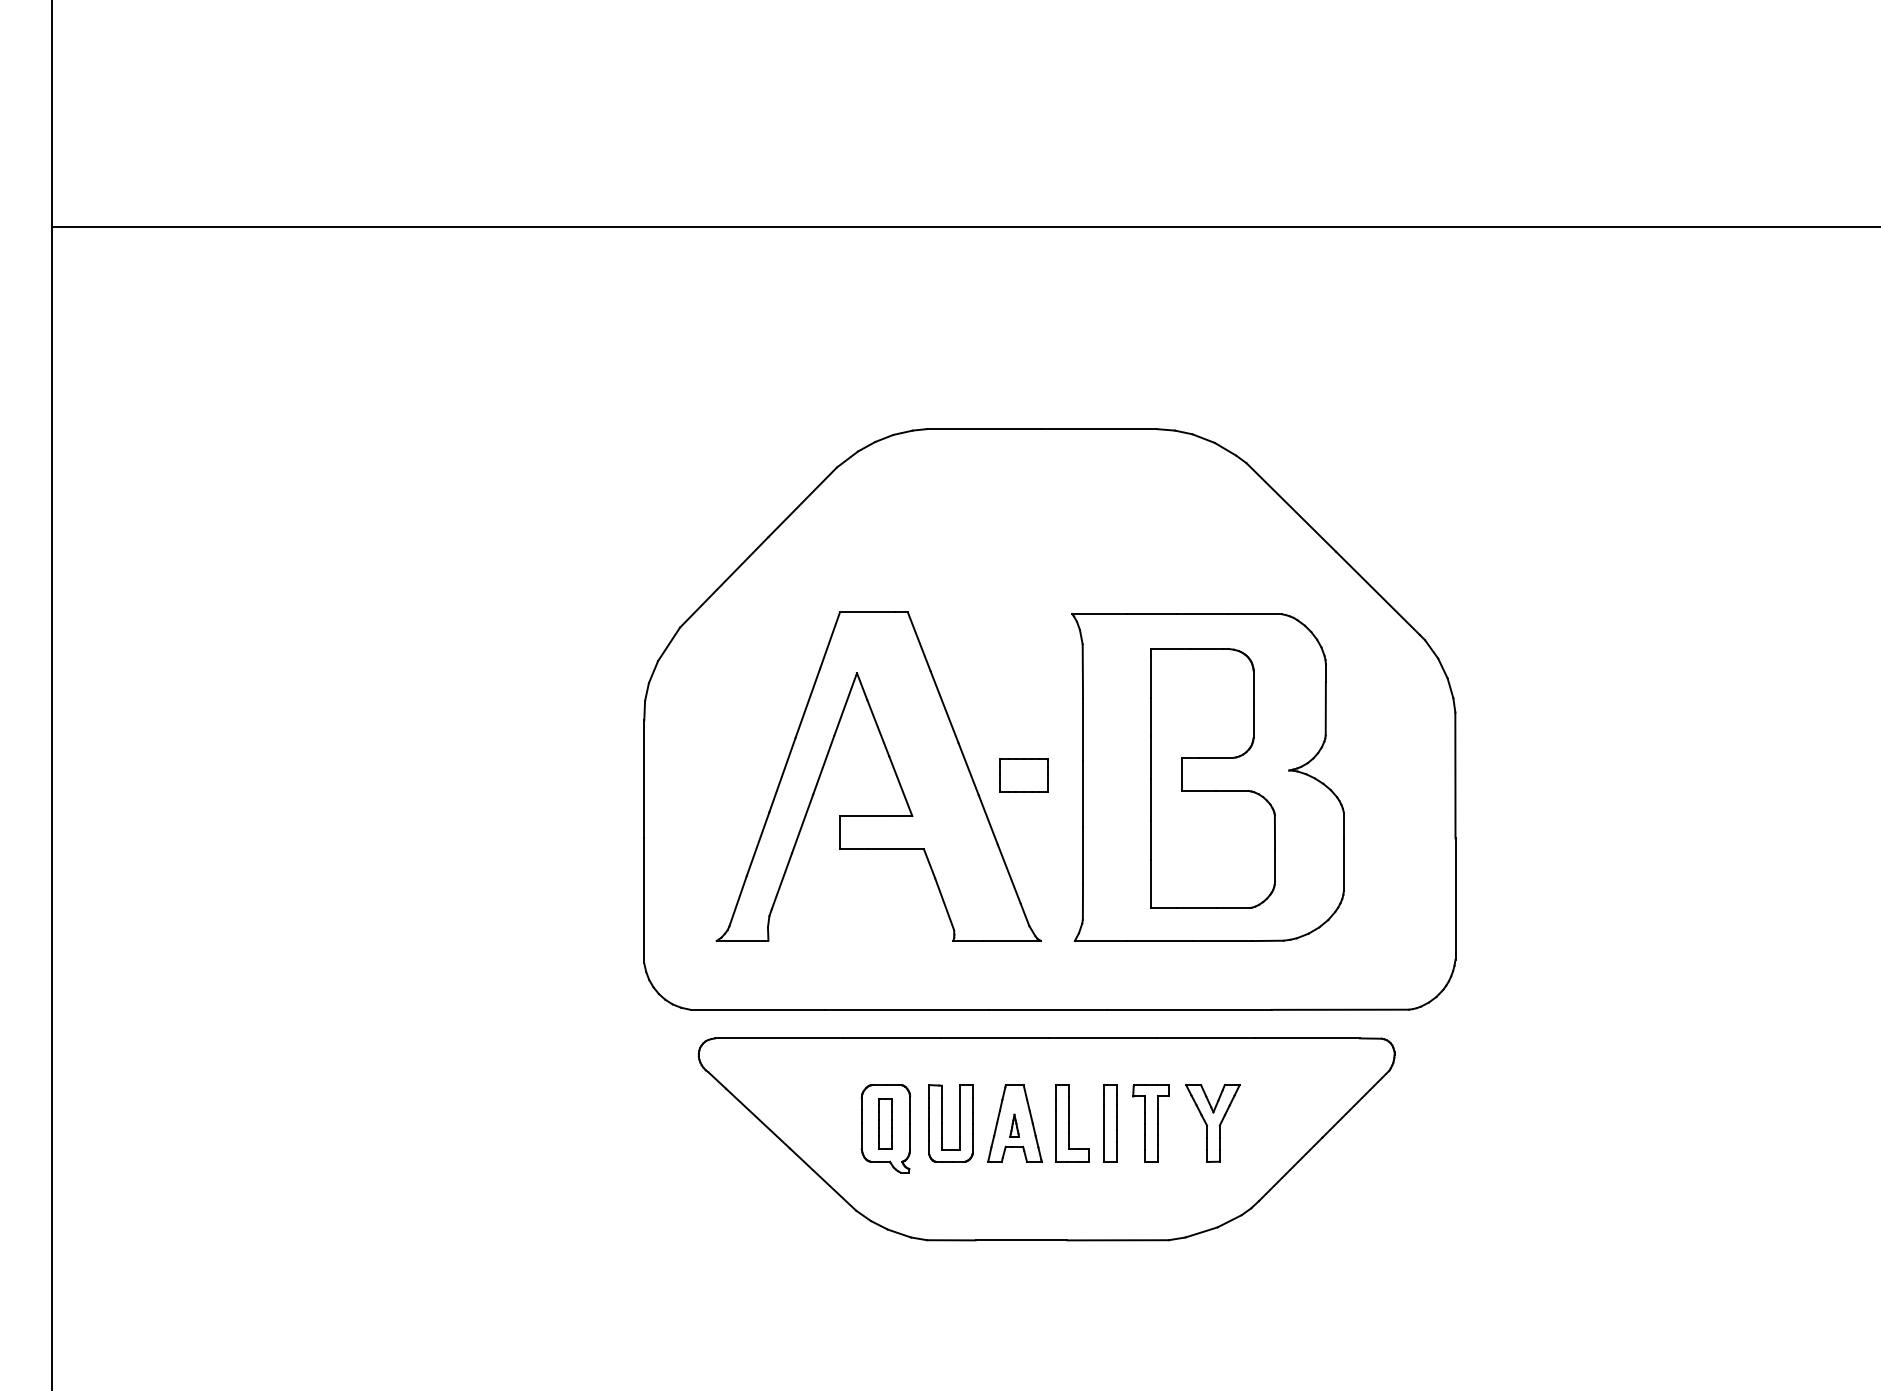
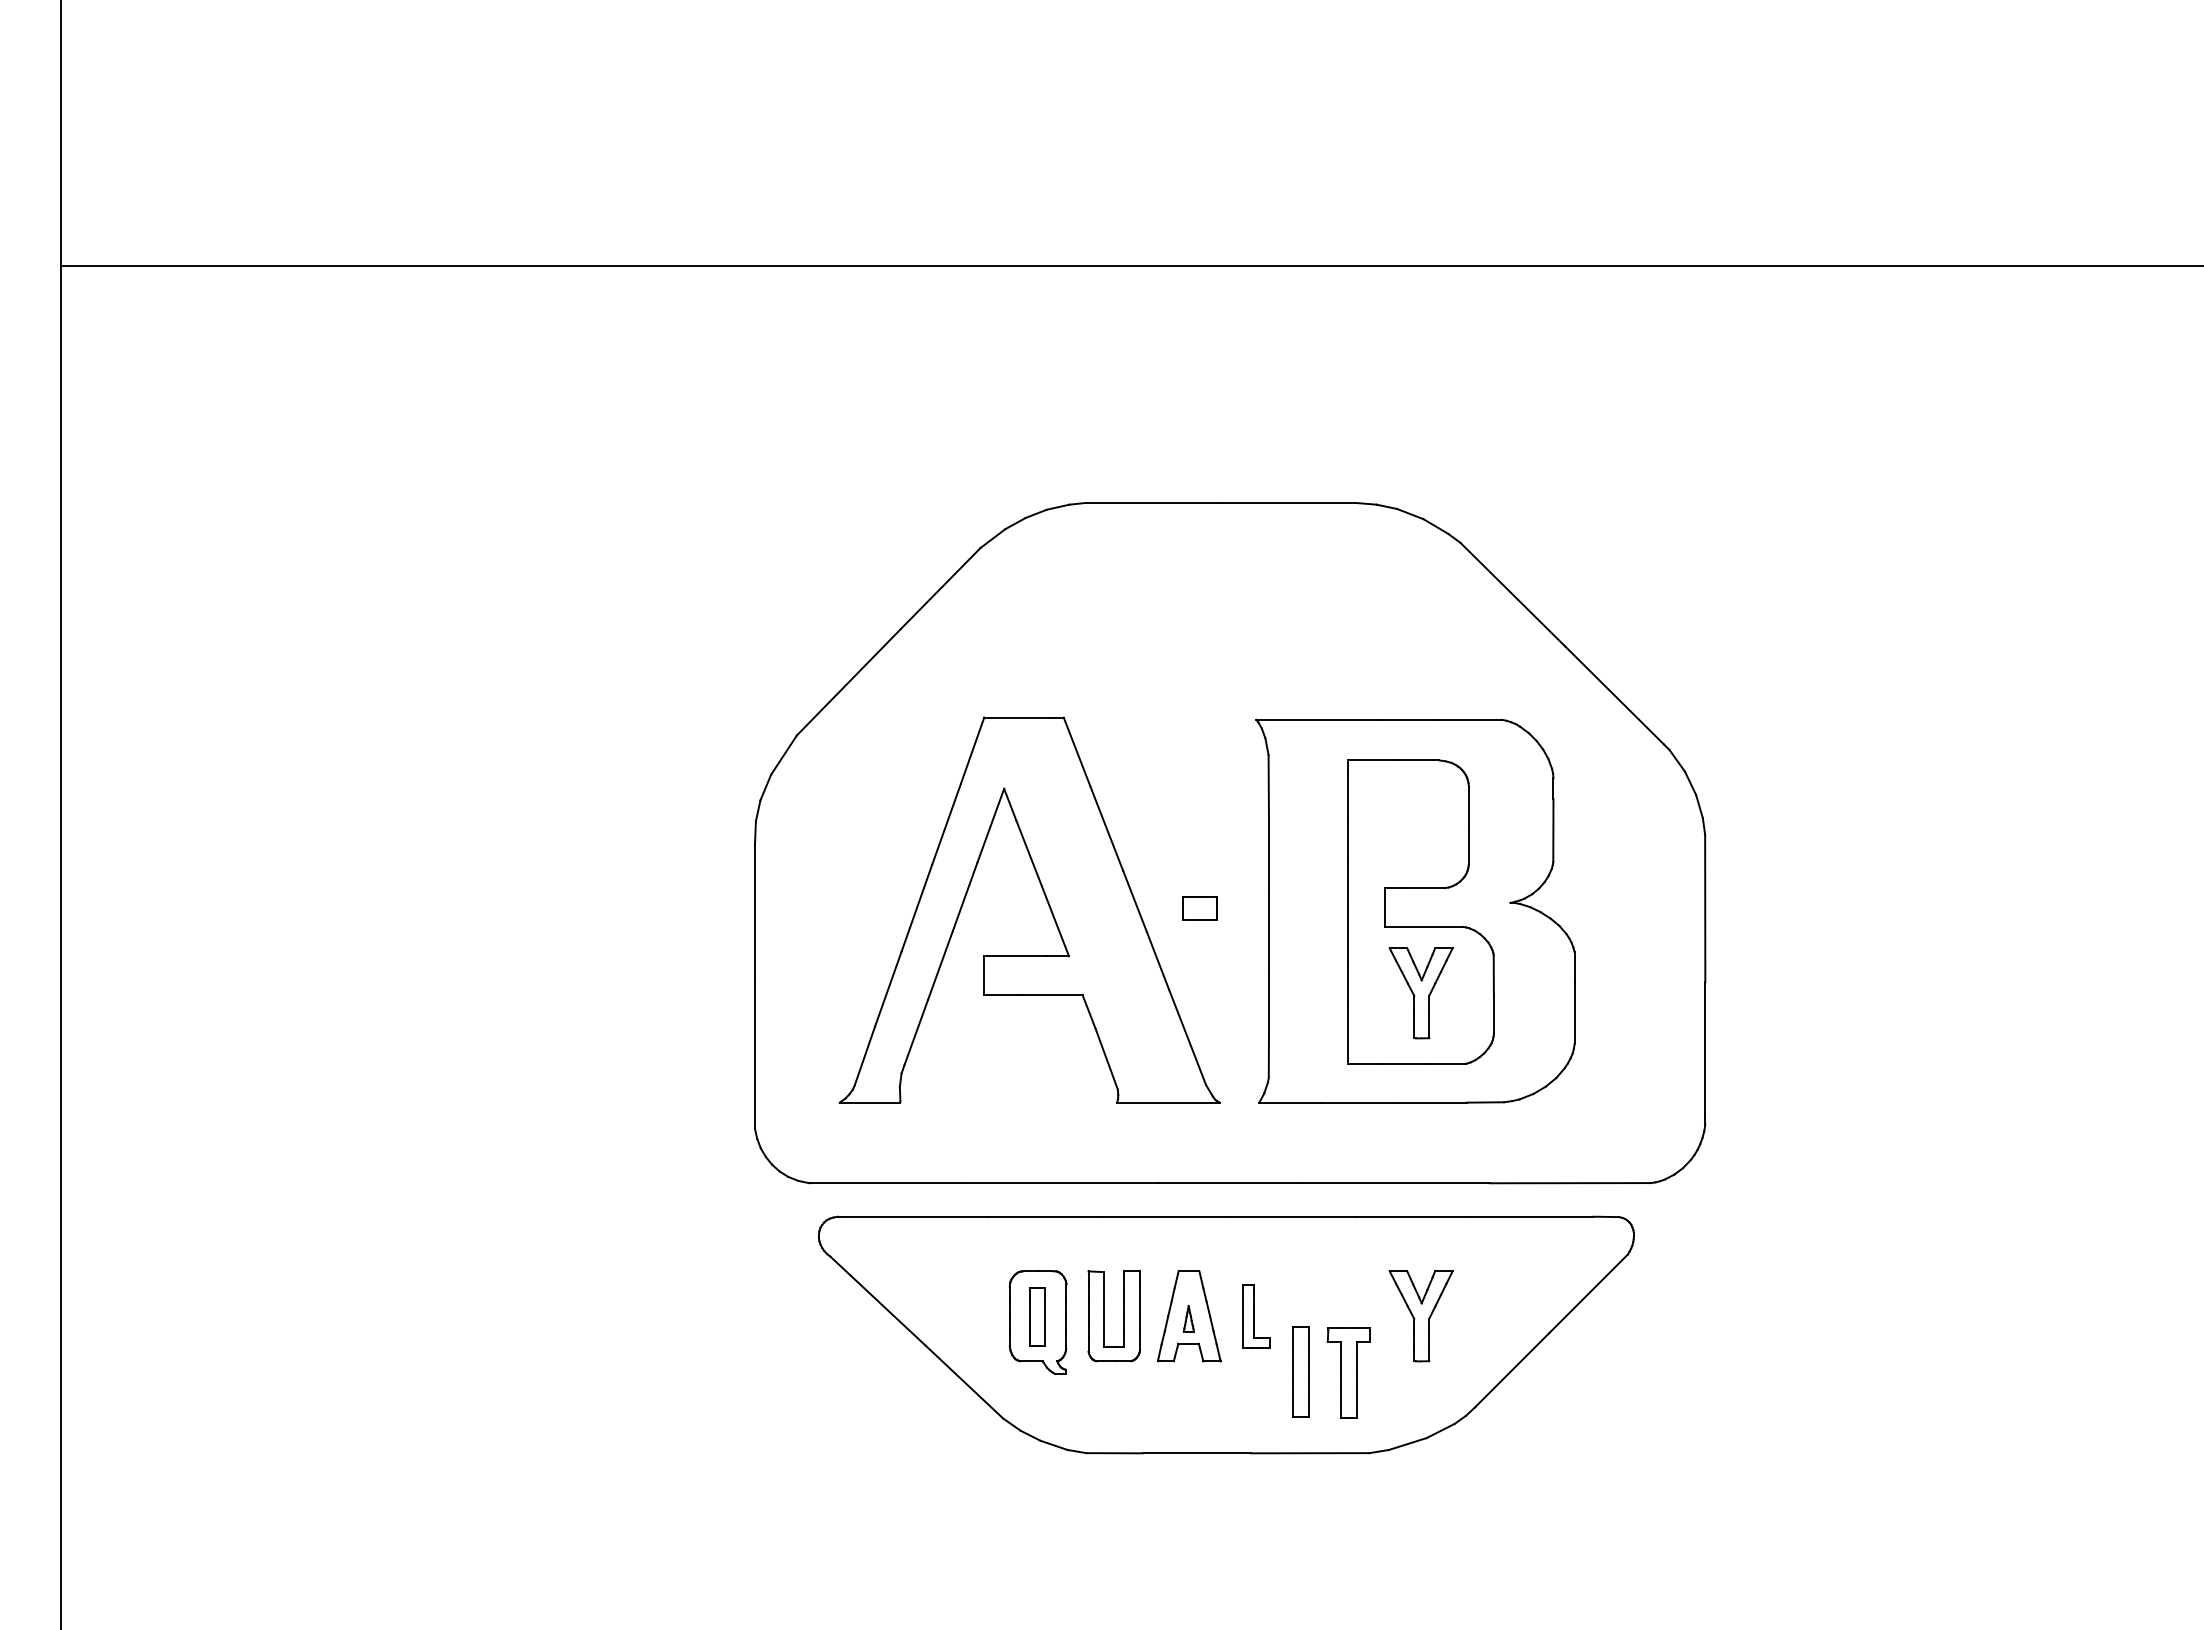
part: (1023, 775) -> (1199, 908), size x0.6
part: (1212, 847) -> (1420, 993), added
part: (1072, 1122) -> (1256, 1315), size x0.7
part: (1109, 1122) -> (1300, 1371), moved
part: (1150, 1122) -> (1348, 1372), moved

